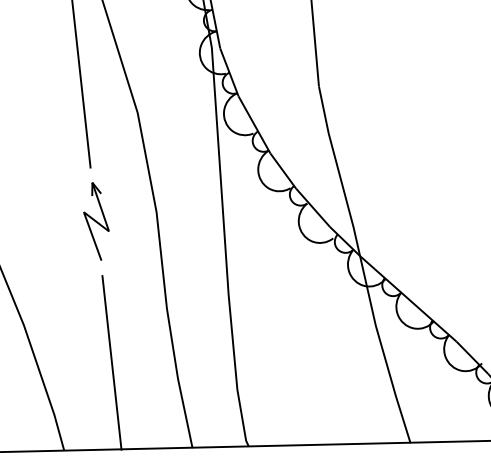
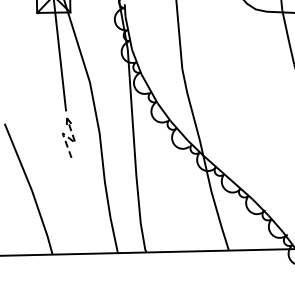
line: (97, 222) -> (69, 138), solid -> dashed
line: (111, 362) -> (76, 209), removed

